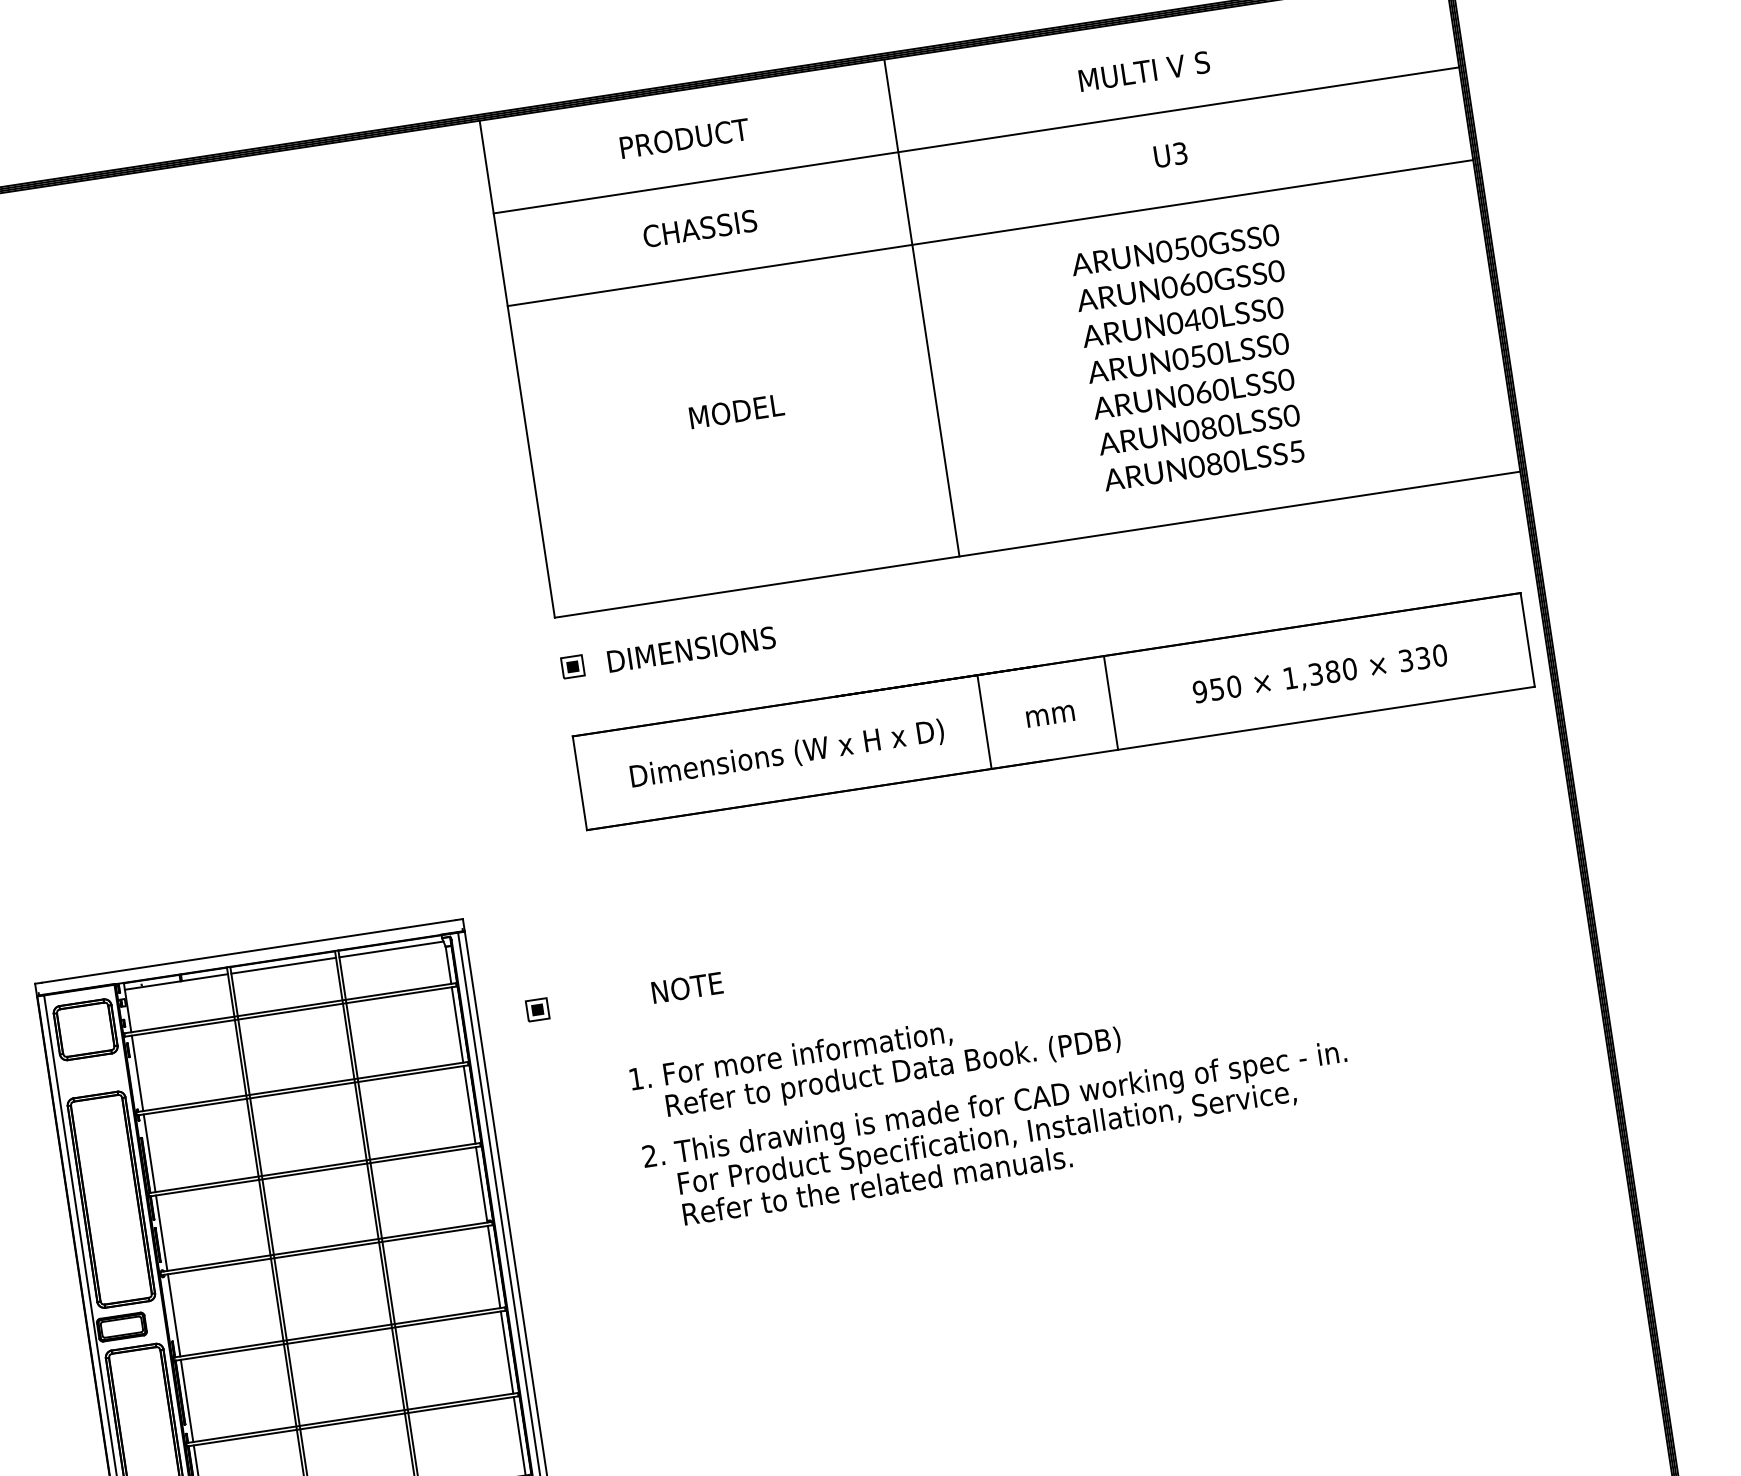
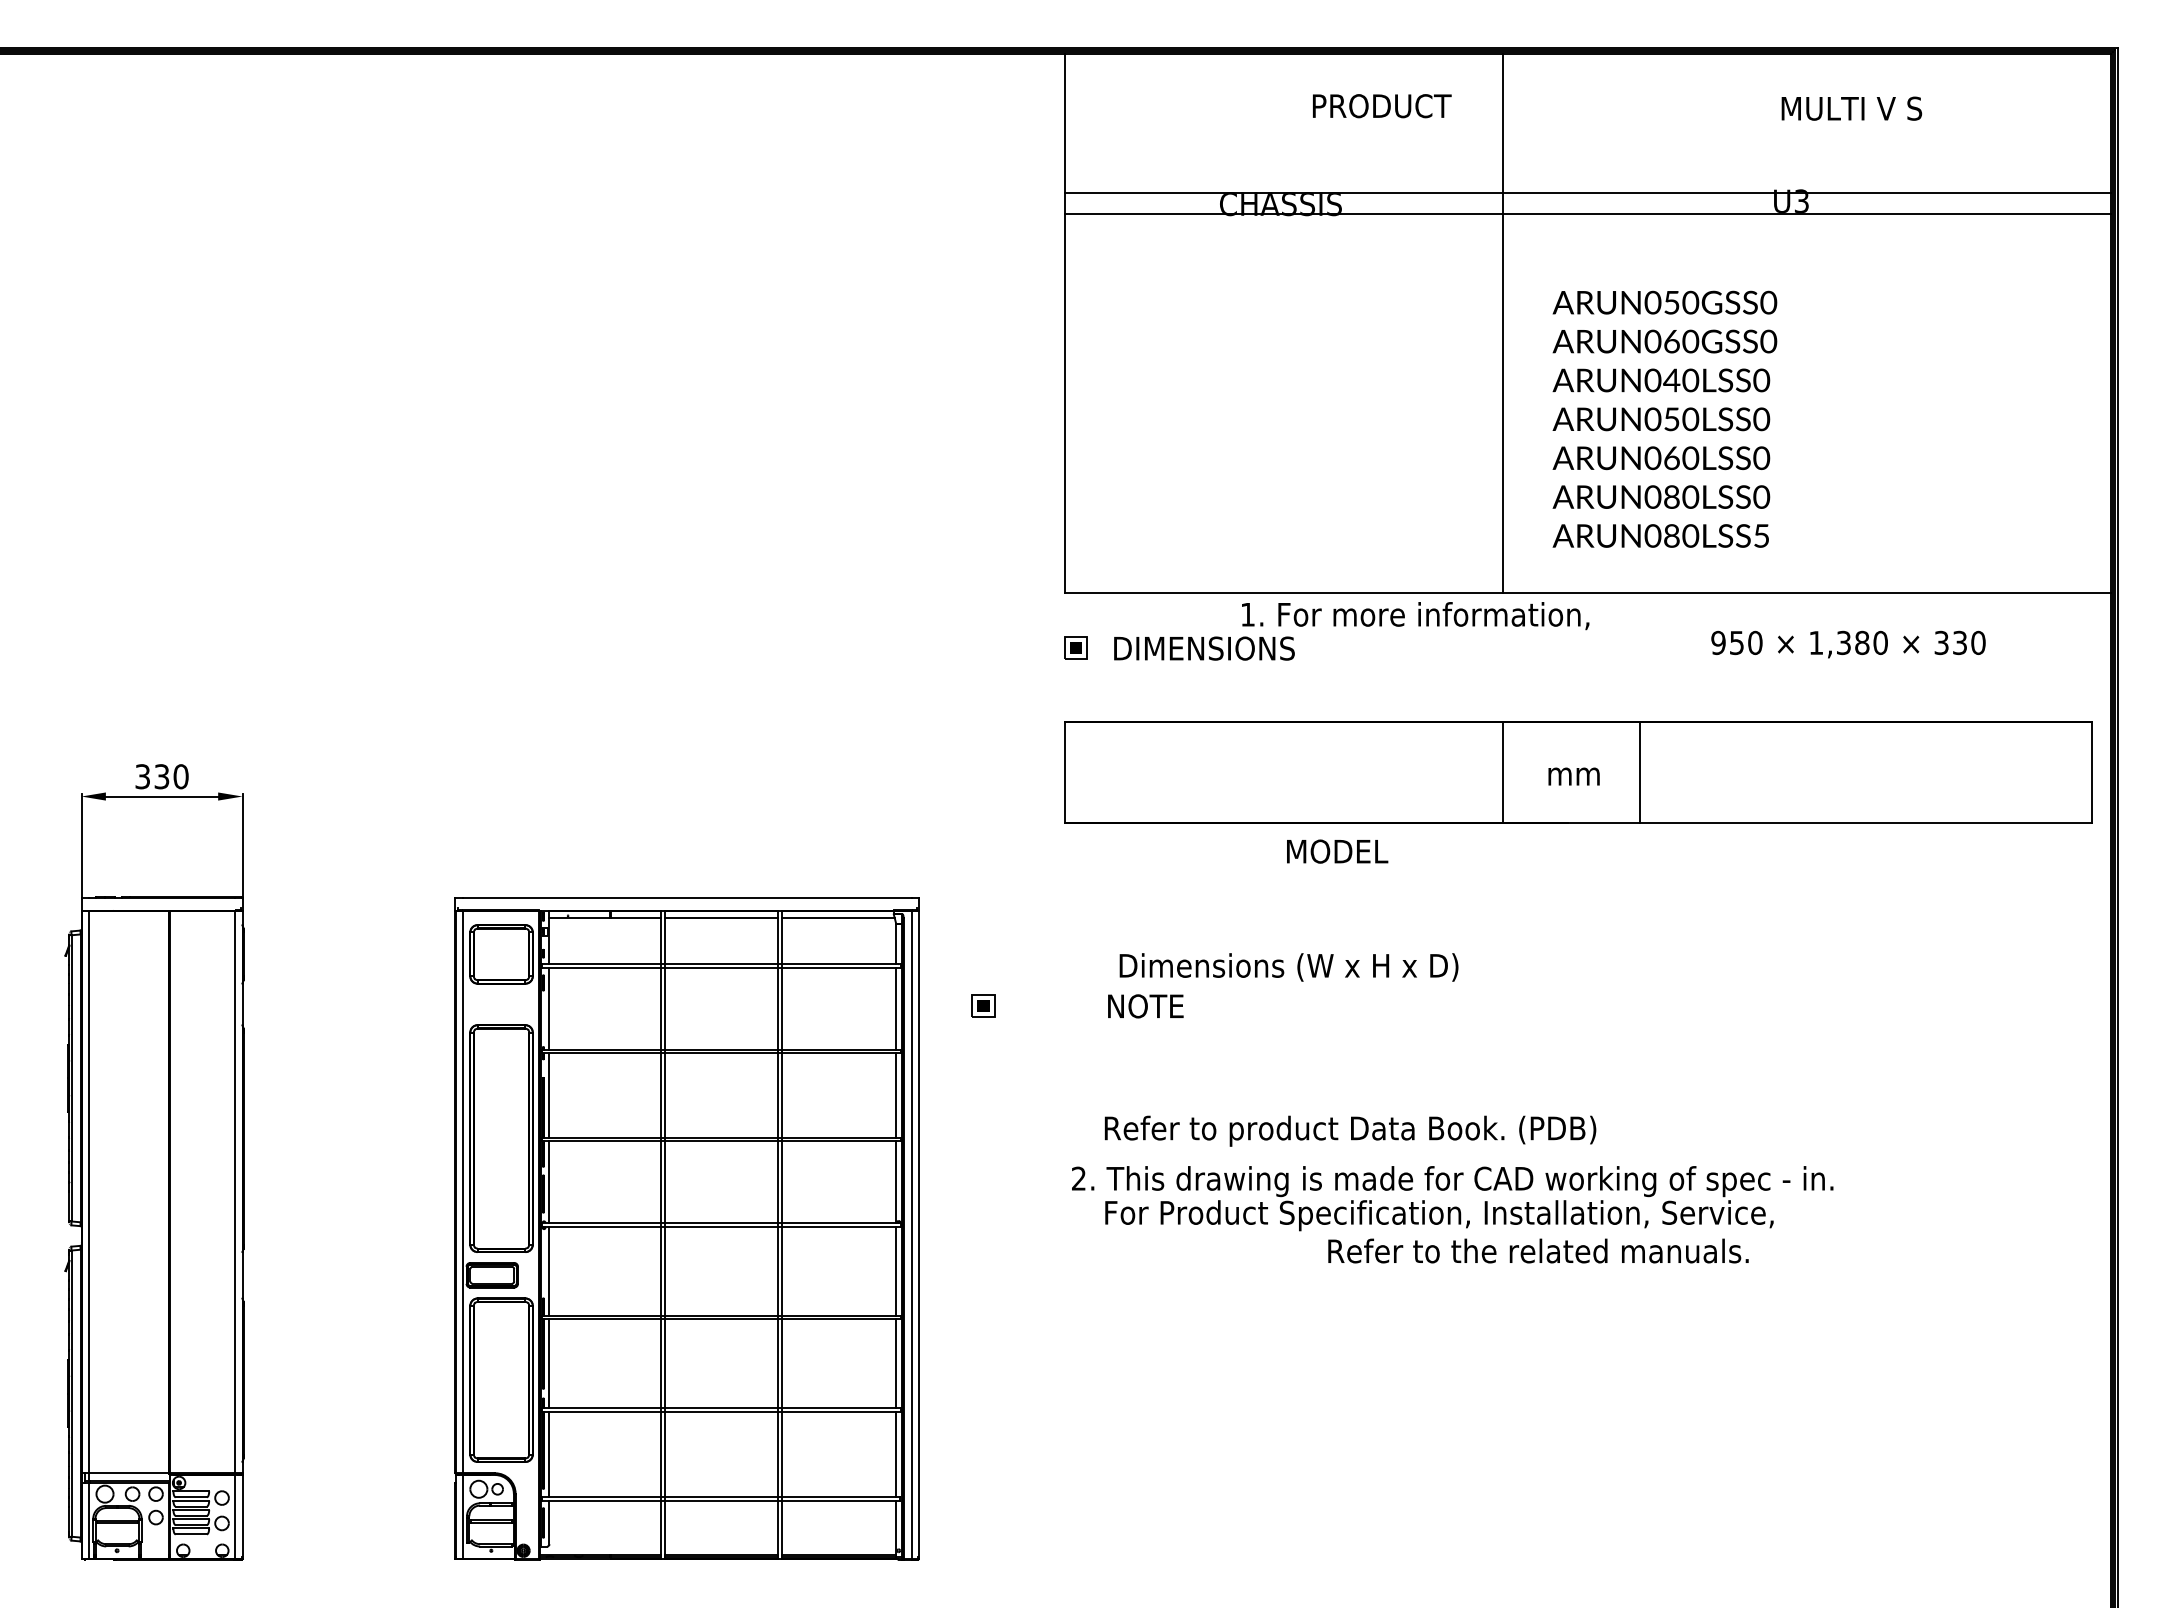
text: (1144, 71) -> (1851, 108), moved
text: (685, 138) -> (1382, 106), moved
line: (976, 140) -> (1587, 213), moved
line: (990, 233) -> (1587, 193), moved
text: (1191, 356) -> (1664, 418), moved
text: (736, 411) -> (1337, 851), moved
text: (1320, 675) -> (1848, 644), moved
text: (786, 754) -> (1288, 967), moved
text: (791, 1057) -> (1415, 616), moved
text: (877, 1184) -> (1538, 1250), moved

